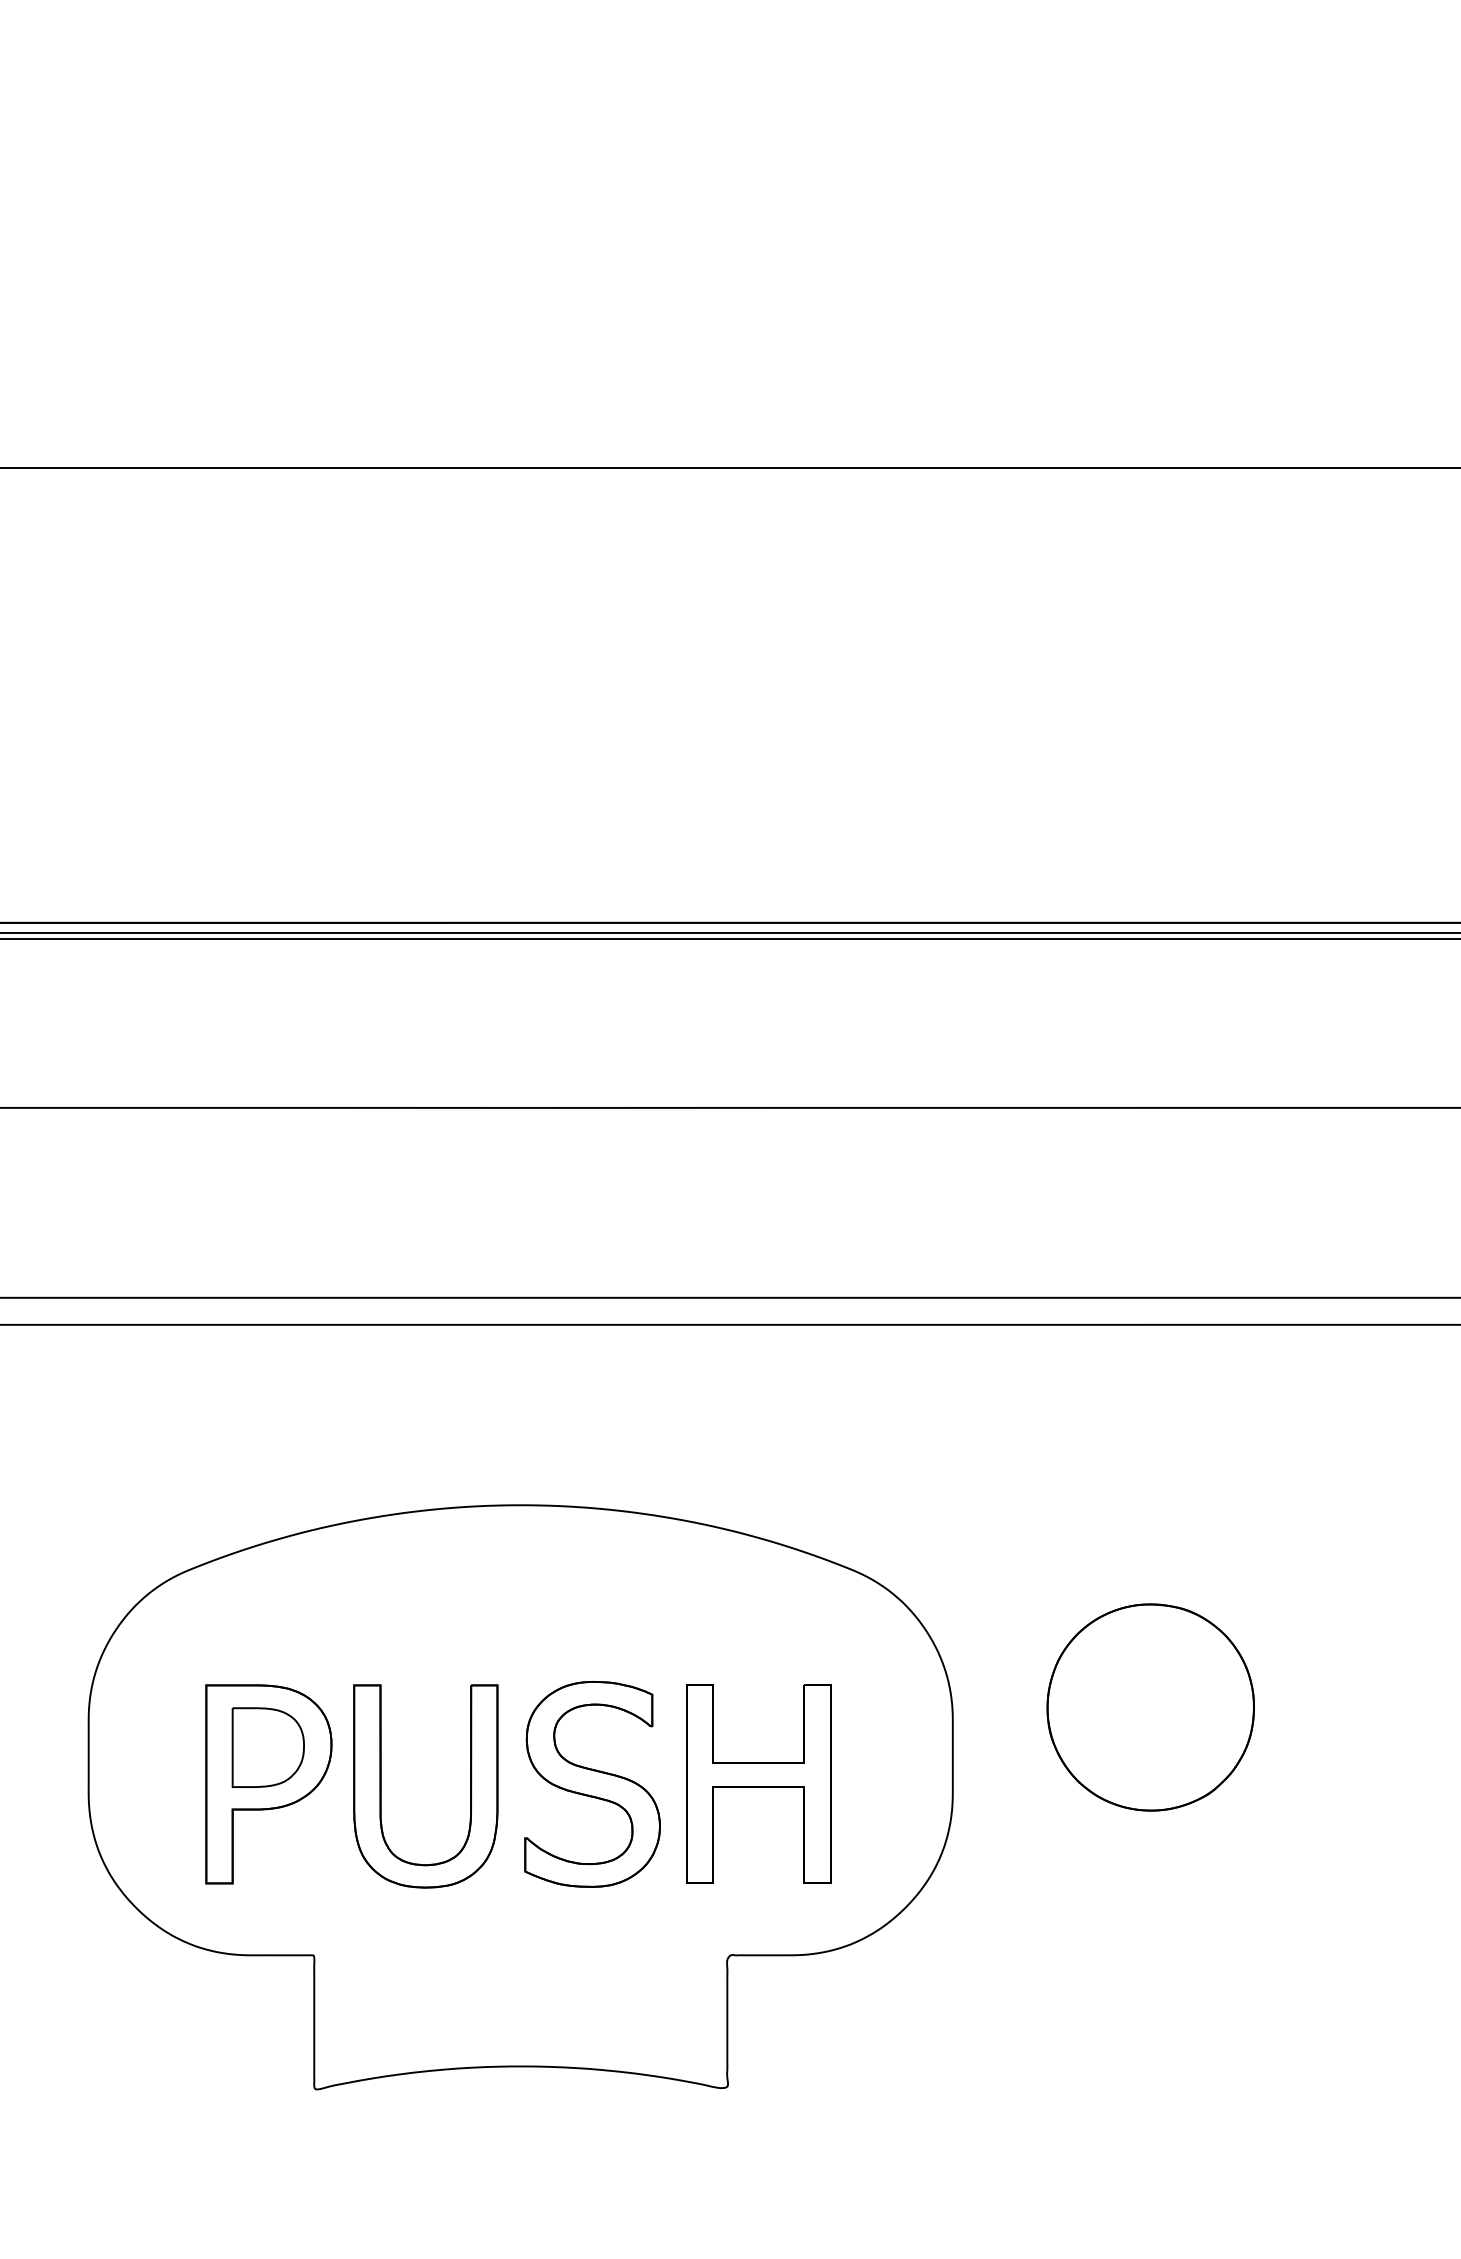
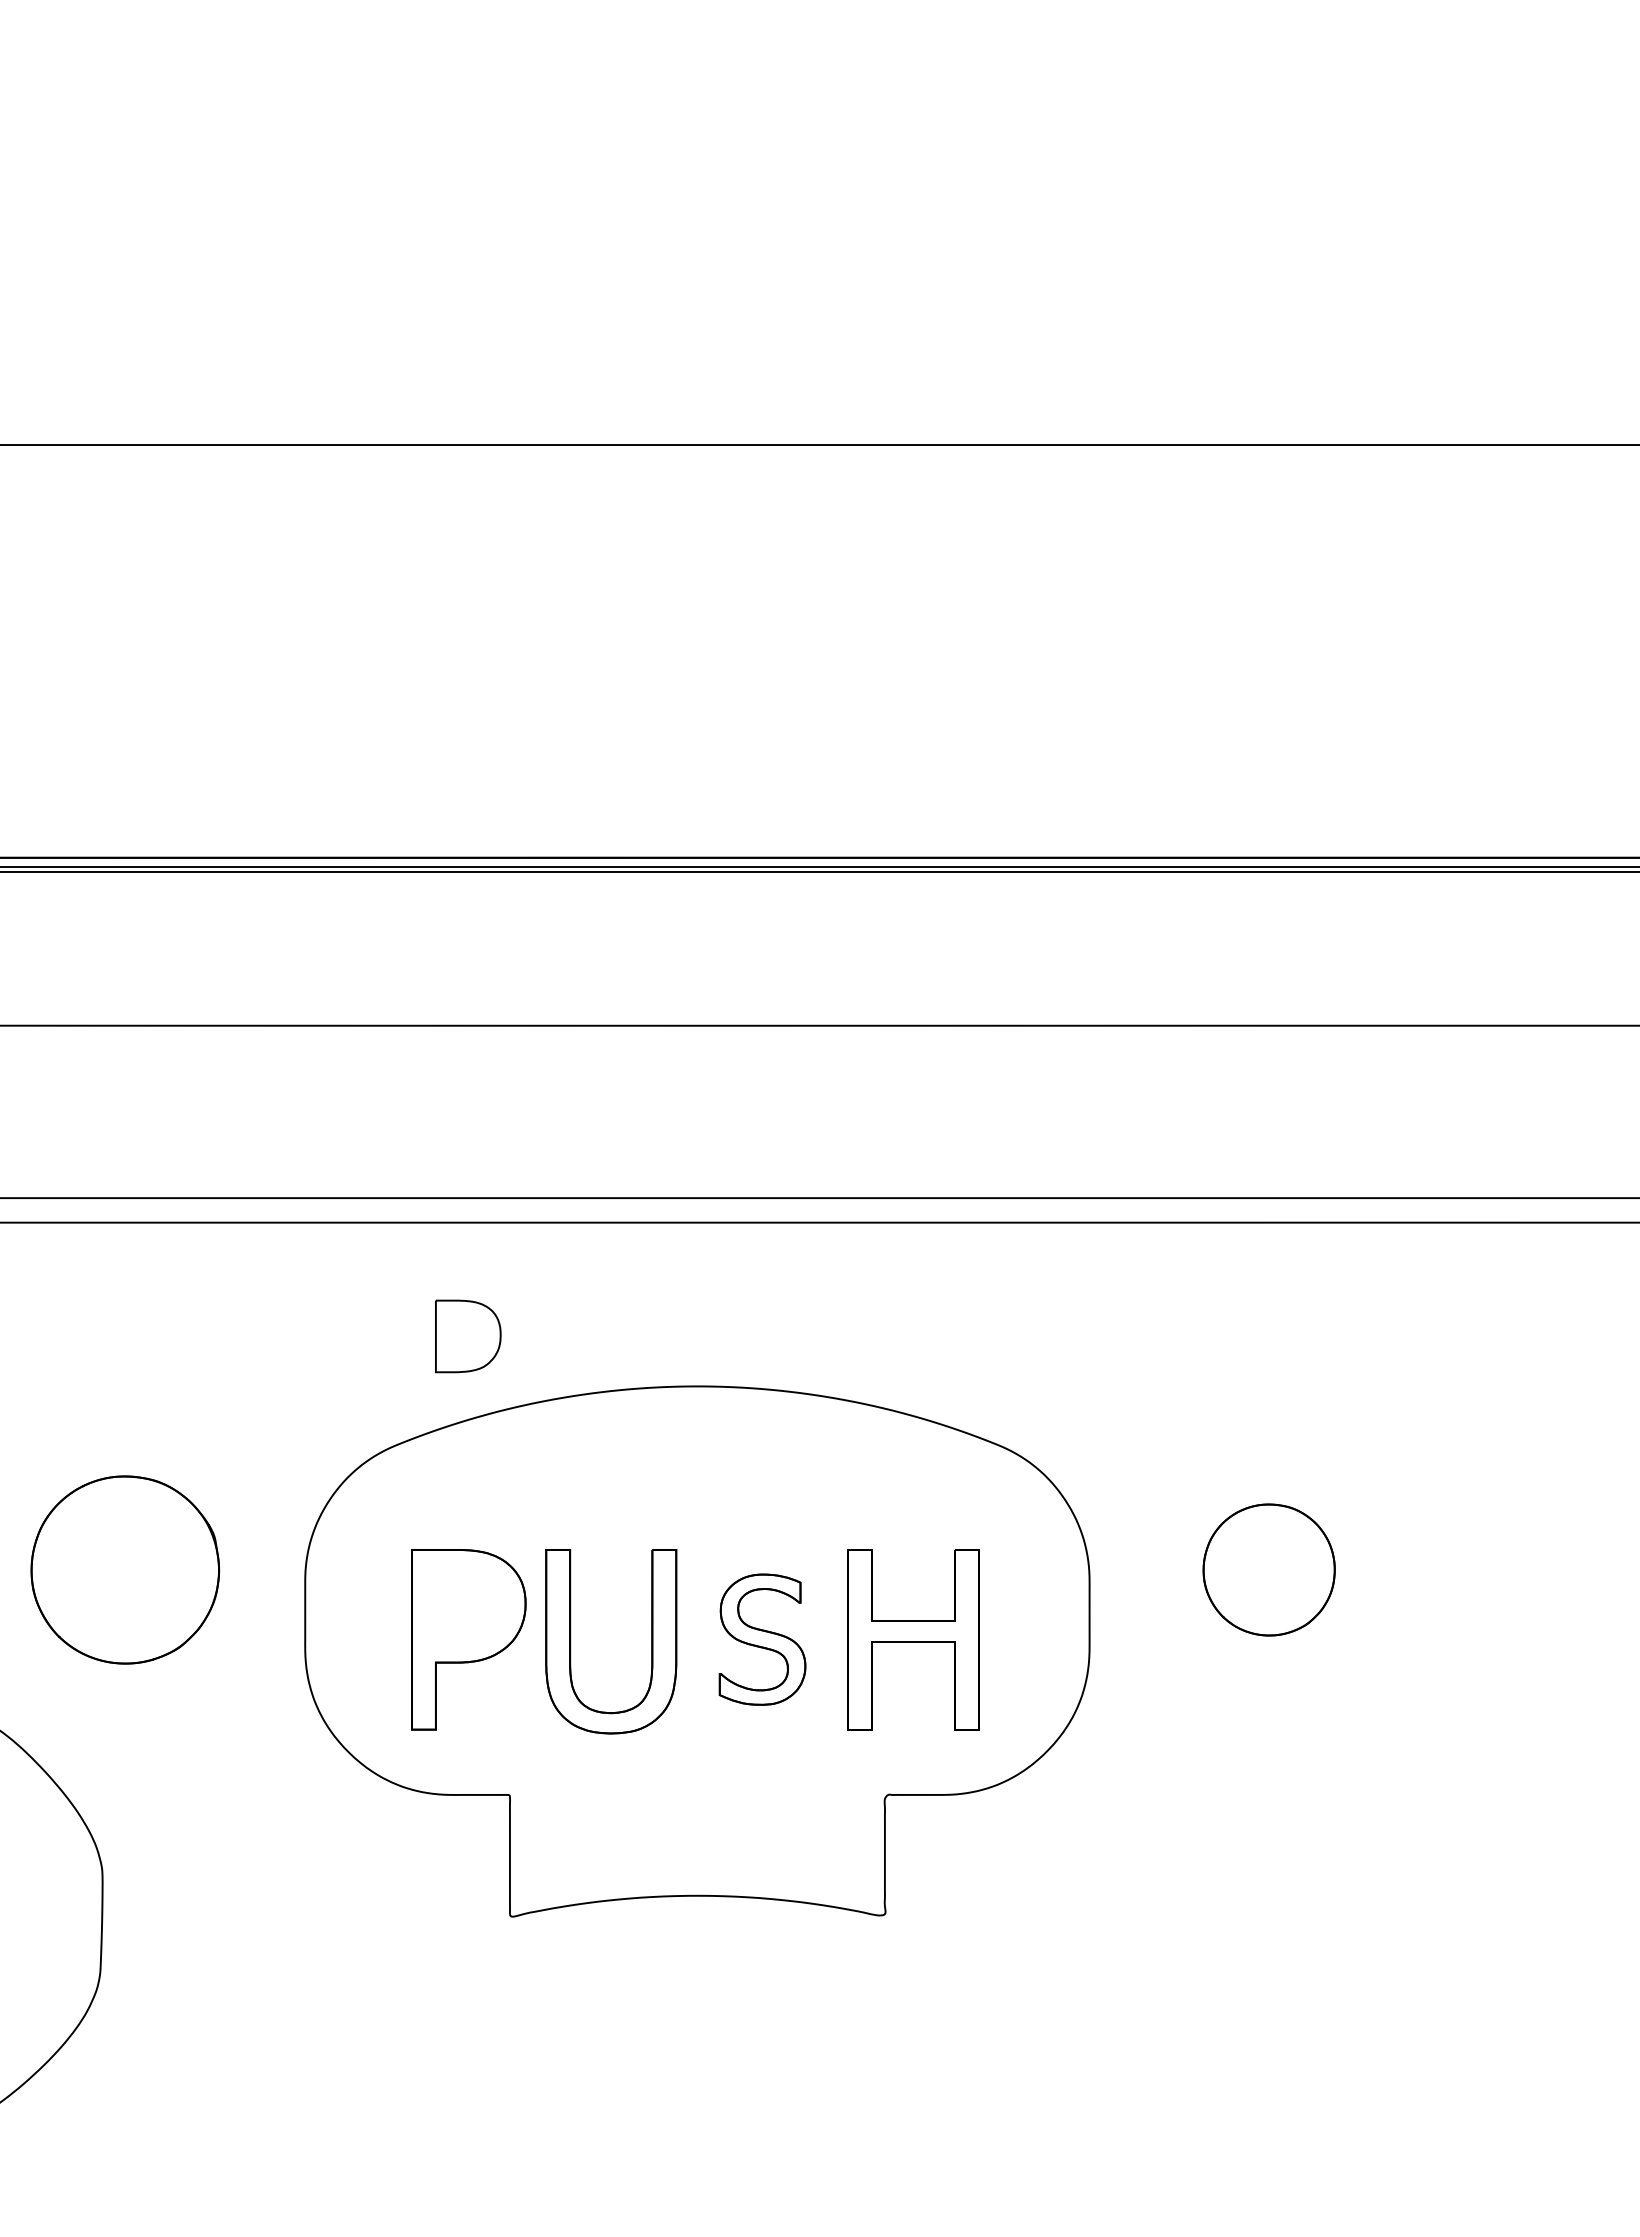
part: (1149, 1706) -> (1268, 1569), size x0.7
part: (268, 1747) -> (468, 1336), moved
part: (592, 1784) -> (762, 1639), size x0.7

